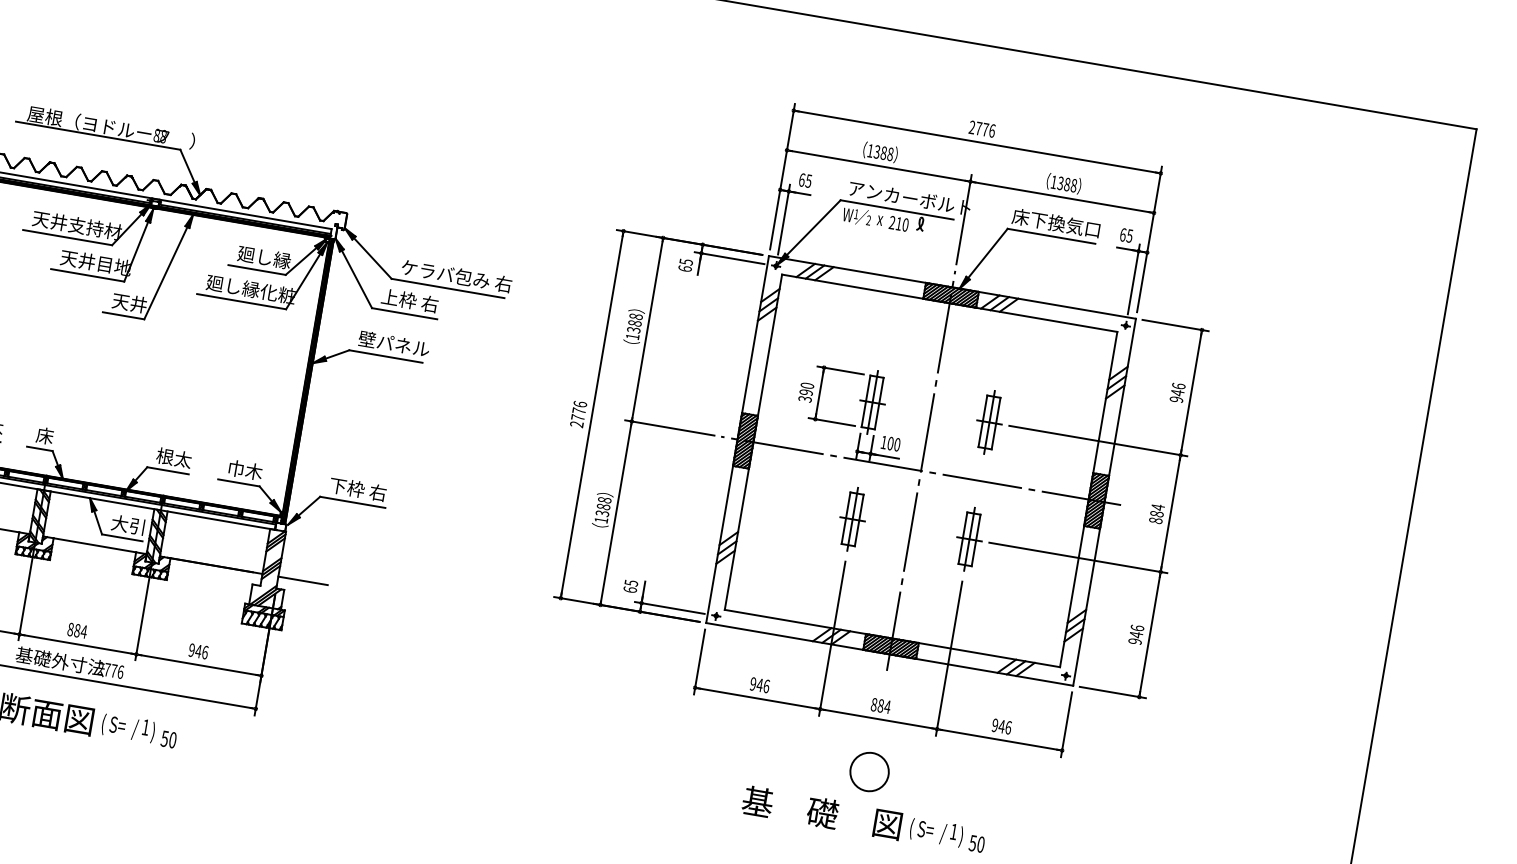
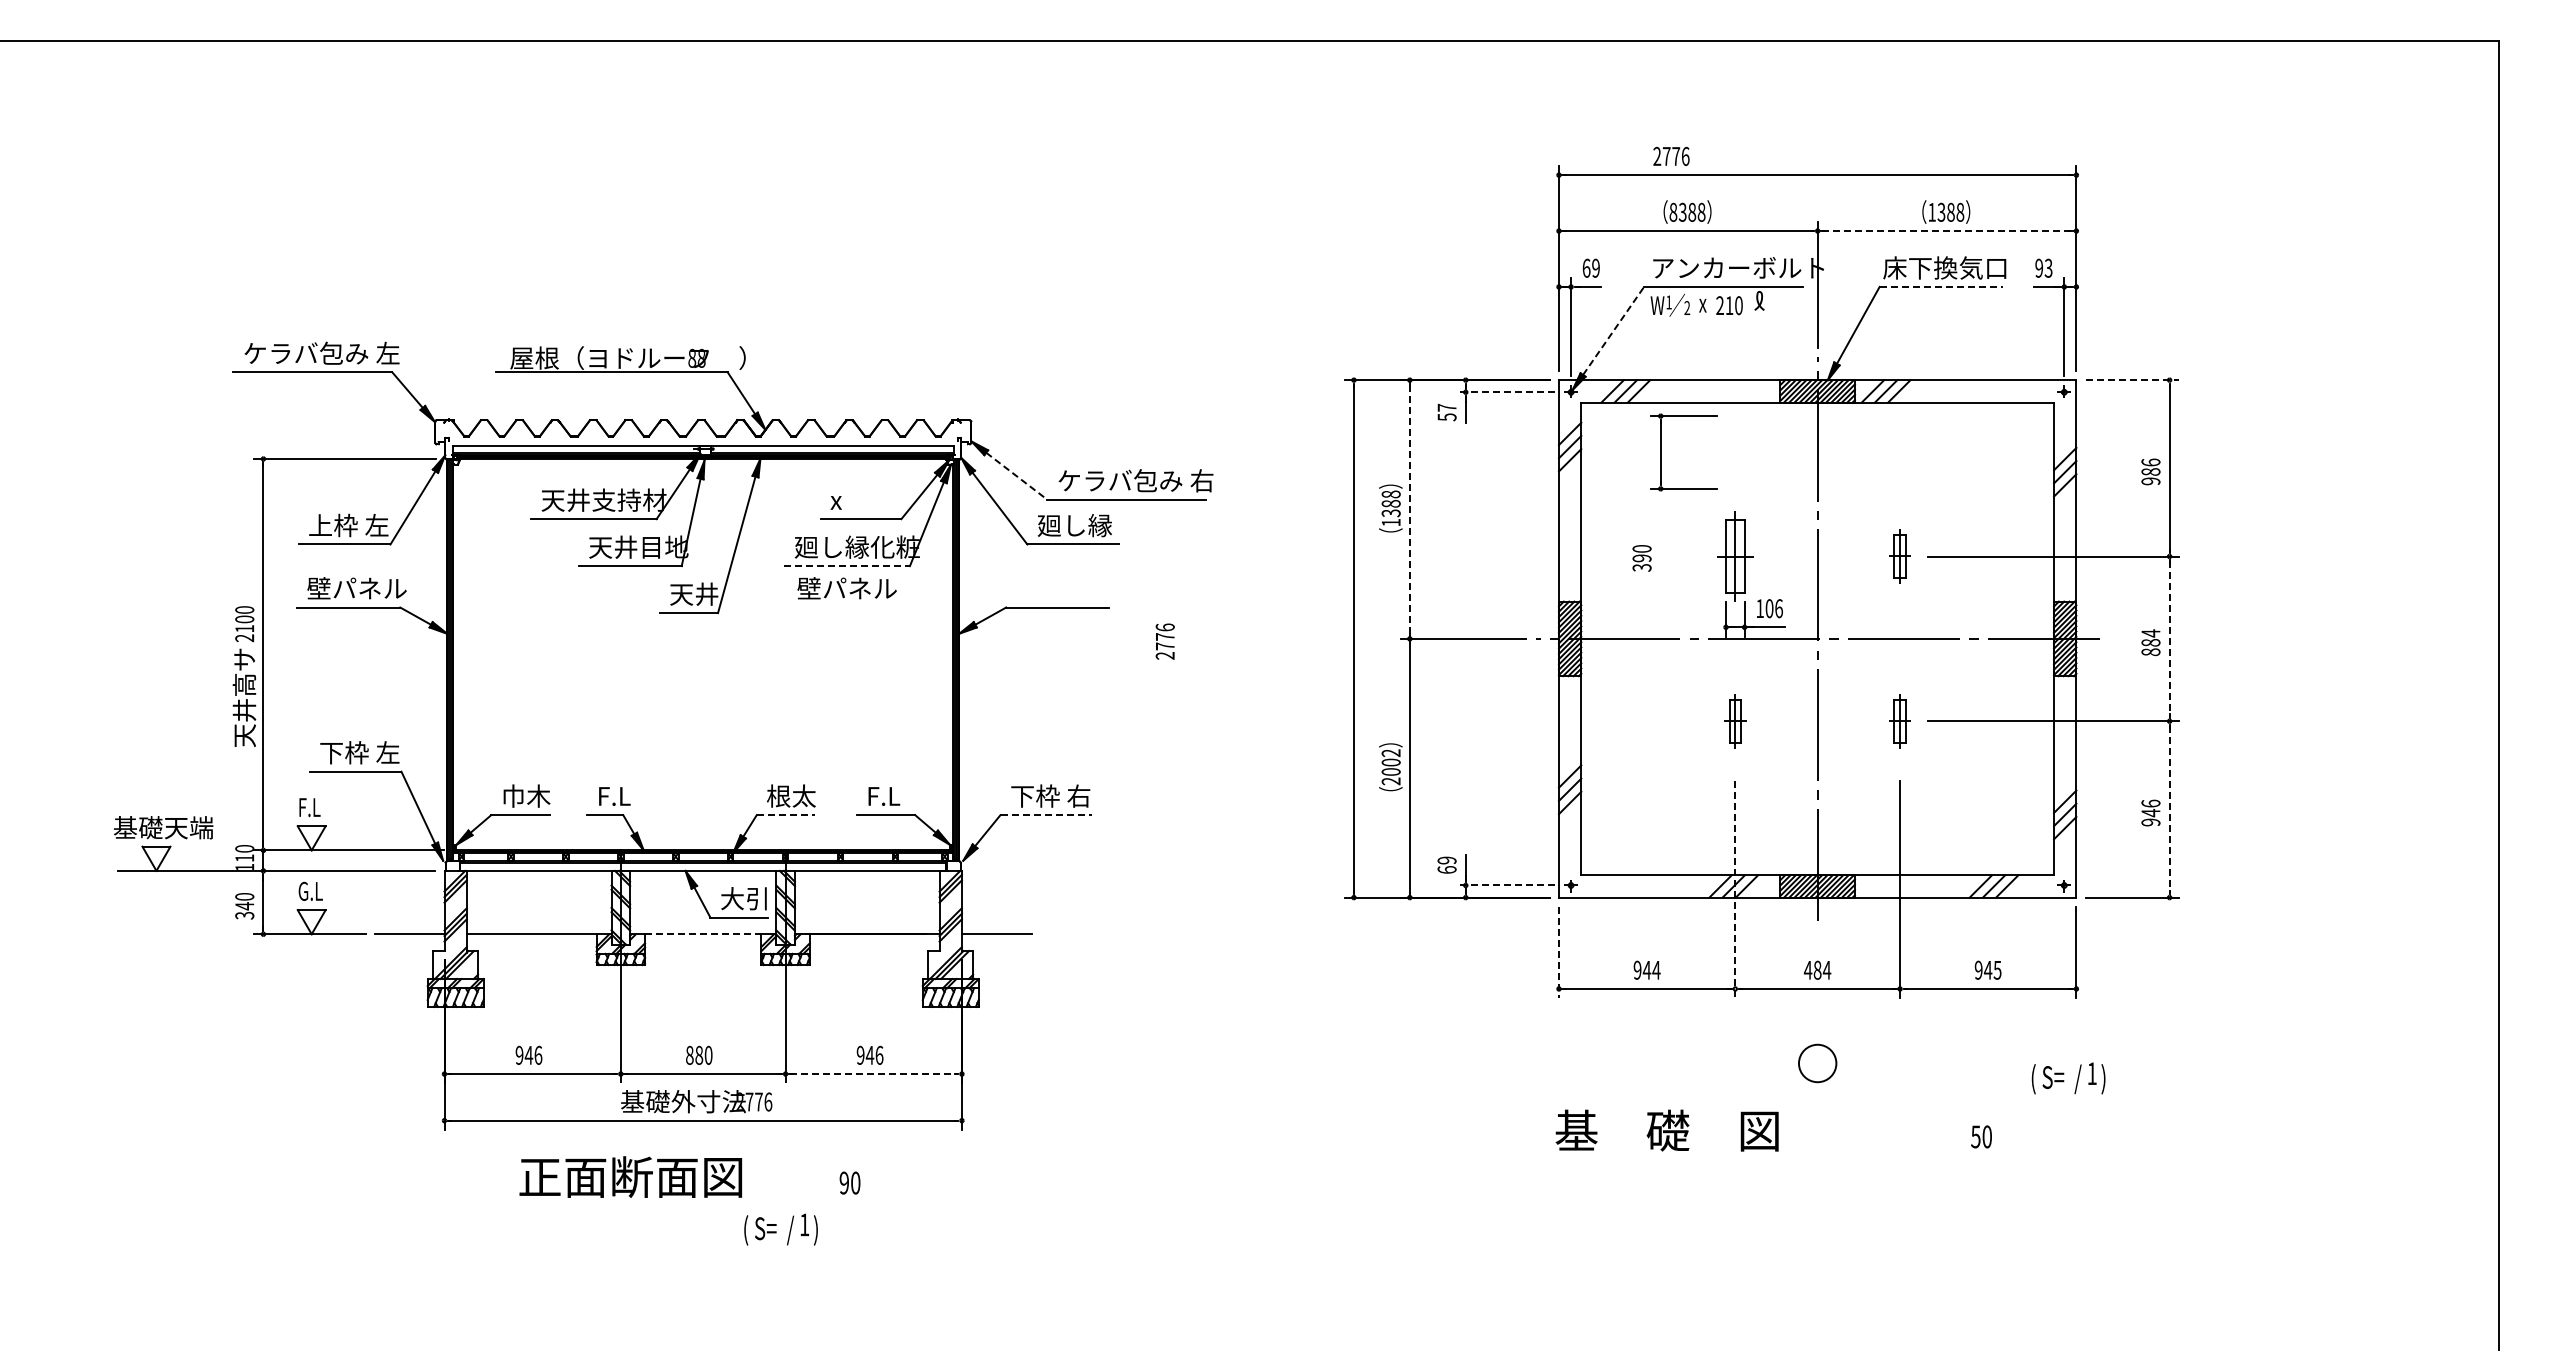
text: (982, 128) -> (1671, 155), moved
text: (870, 150) -> (1673, 211), 1388 -> 8388
text: (808, 180) -> (1595, 267), 65 -> 69
line: (1062, 197) -> (1947, 231), solid -> dashed
line: (813, 227) -> (1613, 330), solid -> dashed
text: (1126, 234) -> (2043, 267), 65 -> 93
line: (1051, 235) -> (1941, 286), solid -> dashed
text: (264, 256) -> (867, 499), 廻し縁 -> x
line: (372, 258) -> (1016, 476), solid -> dashed
line: (729, 258) -> (1505, 392), solid -> dashed
text: (685, 265) -> (1446, 412), 65 -> 57
text: (409, 300) -> (1077, 525), 上枠 右 -> 廻し縁
line: (241, 301) -> (847, 566), solid -> dashed
line: (1175, 325) -> (2132, 380), solid -> dashed
line: (647, 329) -> (1409, 509), solid -> dashed
text: (393, 343) -> (846, 588), moved
text: (1177, 392) -> (2150, 471), 946 -> 986
part: (820, 393) -> (1661, 452), moved
text: (578, 414) -> (1164, 641), moved
part: (989, 422) -> (1899, 556), size x0.6
text: (48, 435) -> (613, 795), 床 -> F.L
text: (896, 444) -> (1778, 608), 100 -> 106
text: (245, 469) -> (891, 795), 巾木 -> F.L
line: (168, 471) -> (786, 815), solid -> dashed
line: (352, 502) -> (1046, 815), solid -> dashed
text: (602, 510) -> (1390, 767), 1388 -> 2002
line: (1170, 513) -> (2169, 638), solid -> dashed
part: (852, 519) -> (1735, 721), size x0.6
part: (969, 539) -> (1899, 721), size x0.6
line: (95, 545) -> (703, 934), solid -> dashed
text: (630, 583) -> (1446, 860), 65 -> 69
line: (669, 607) -> (1505, 885), solid -> dashed
text: (84, 631) -> (708, 1054), 884 -> 880
line: (1149, 634) -> (2169, 809), solid -> dashed
line: (832, 638) -> (1735, 889), solid -> dashed
line: (699, 661) -> (1558, 952), solid -> dashed
line: (198, 665) -> (873, 1074), solid -> dashed
text: (766, 685) -> (1656, 969), 946 -> 944
text: (873, 704) -> (1807, 969), 884 -> 484
text: (128, 727) -> (780, 1229), moved
text: (1008, 727) -> (1997, 969), 946 -> 945
text: (164, 738) -> (843, 1182), 50 -> 90
circle: (869, 772) -> (1817, 1063), size x0.7
text: (821, 812) -> (1666, 1130), moved
text: (936, 832) -> (2068, 1078), moved

